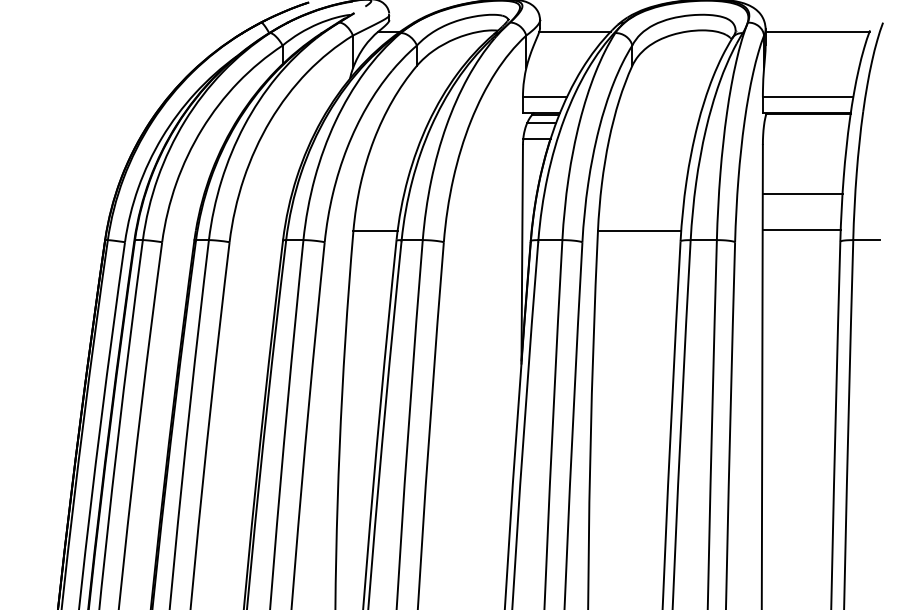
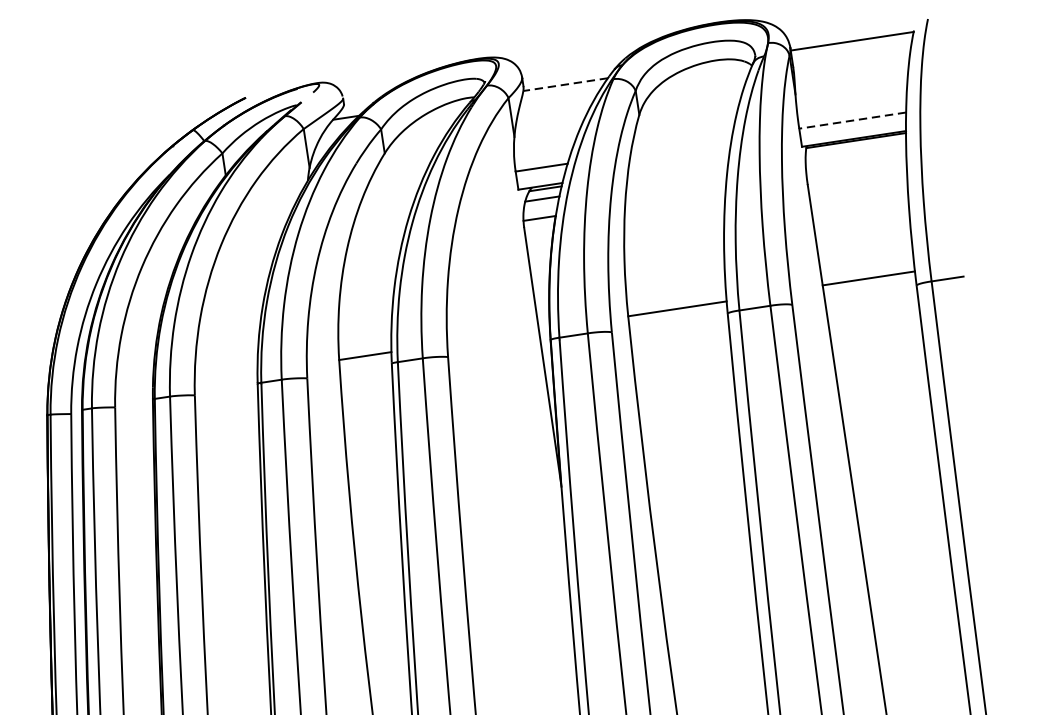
line: (575, 31) -> (566, 84), solid -> dashed
line: (807, 97) -> (852, 121), solid -> dashed
line: (802, 194) -> (863, 236), removed

